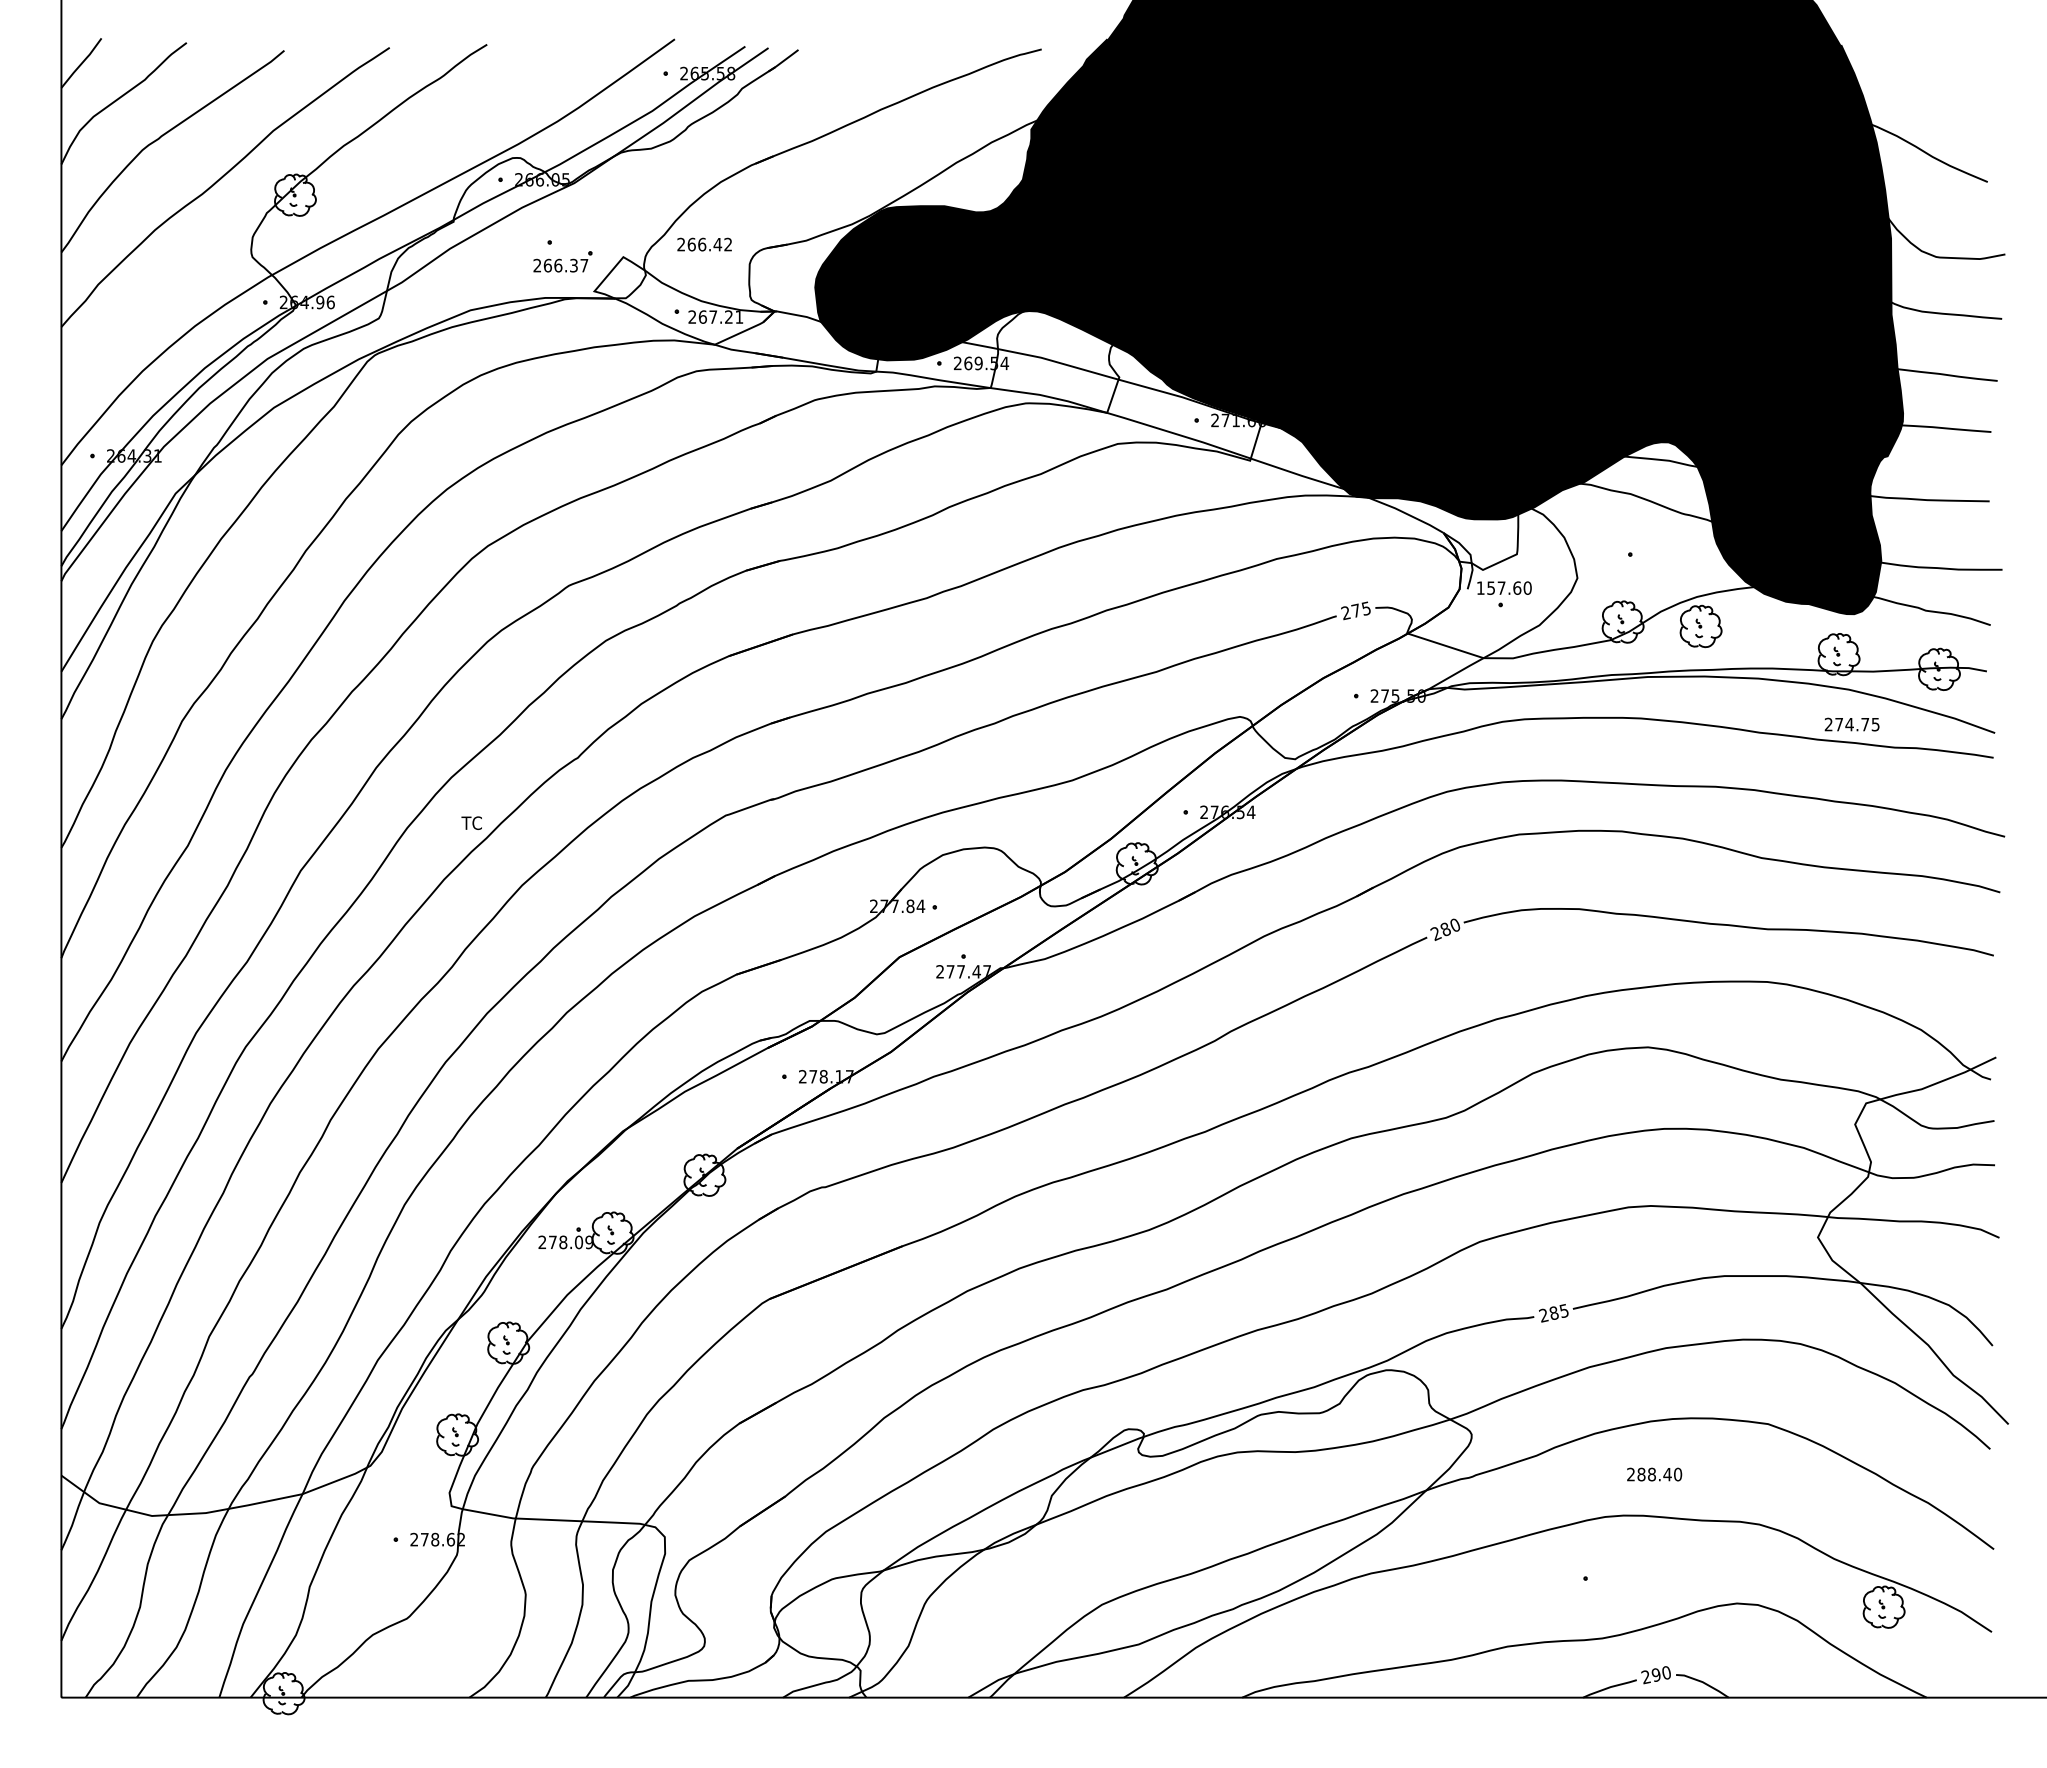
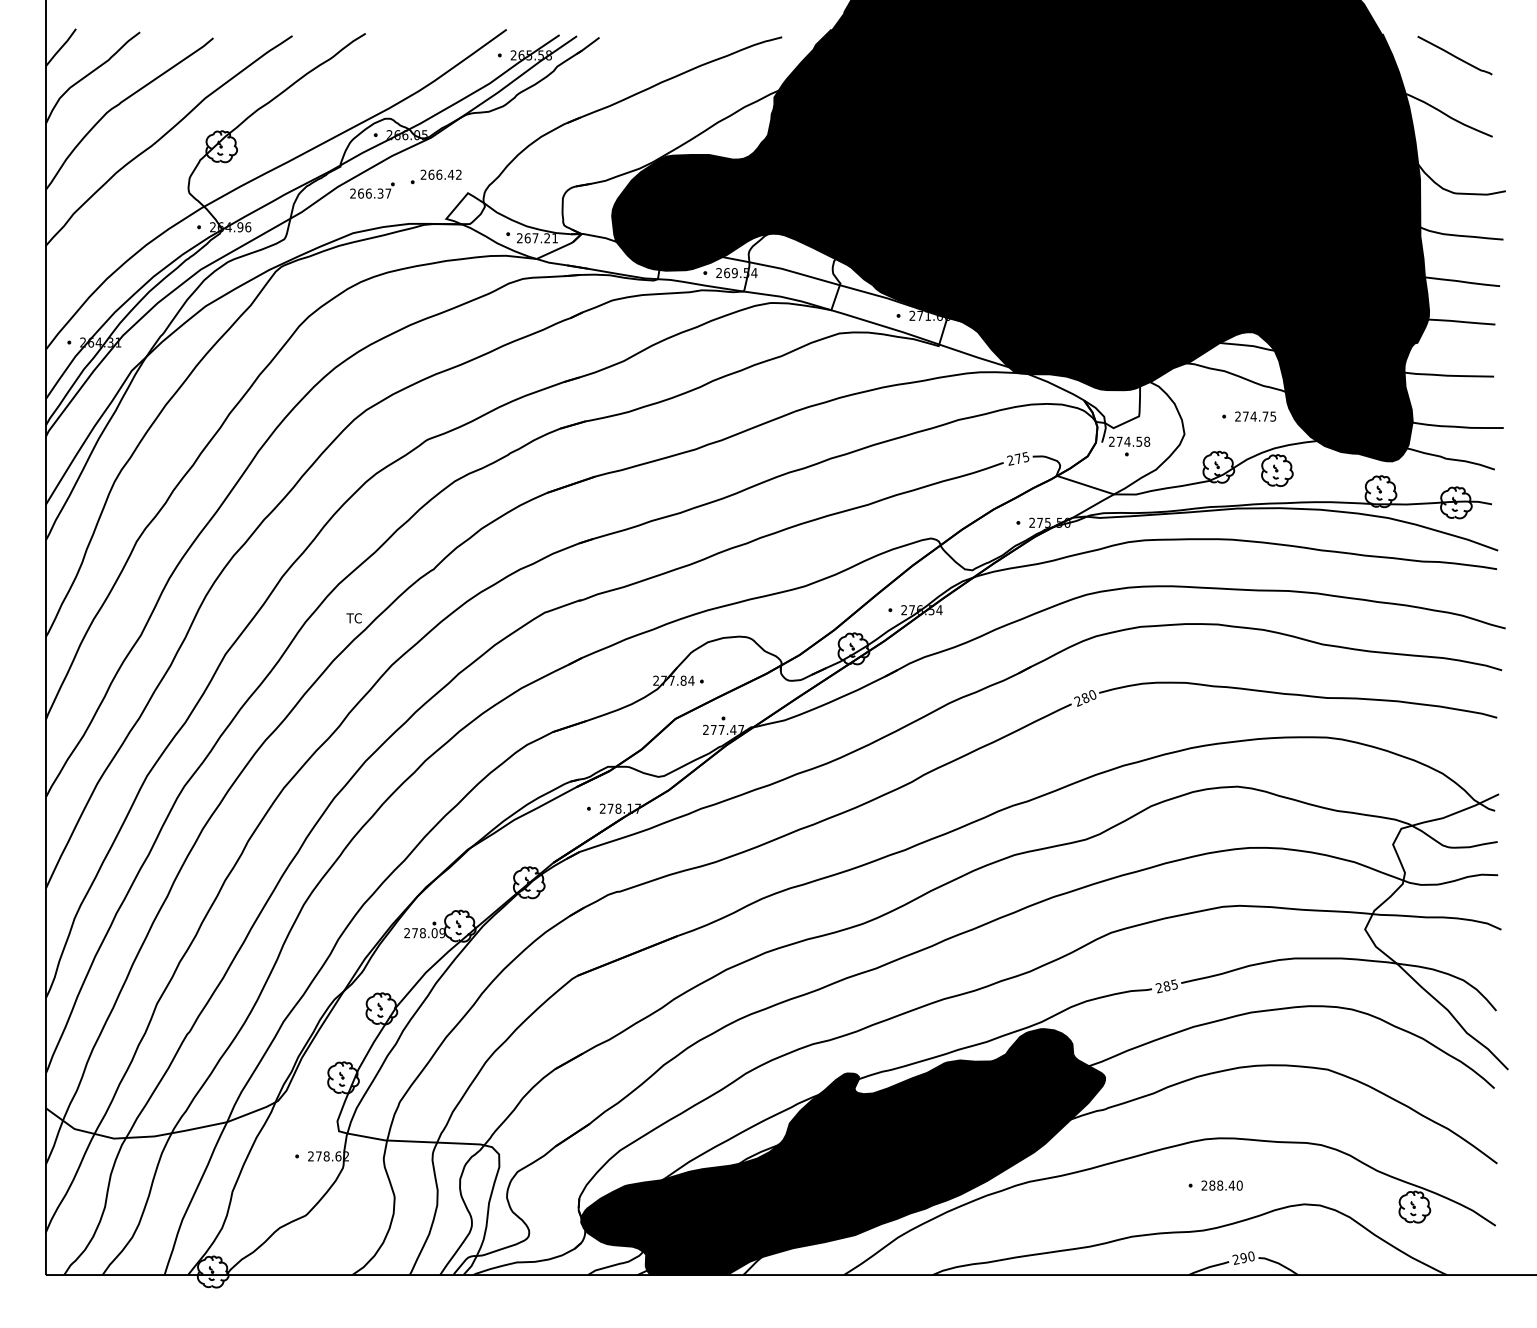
curve: (1936, 73) -> (1454, 55), added
text: (704, 244) -> (441, 174), moved
part: (562, 261) -> (371, 190), moved
text: (1503, 587) -> (1128, 441), 157.60 -> 274.58
text: (1851, 724) -> (1255, 416), moved
text: (1654, 1474) -> (1222, 1185), moved
fill: (1122, 1533) -> (842, 1151), added

